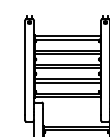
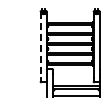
line: (25, 67) -> (40, 44), solid -> dashed

